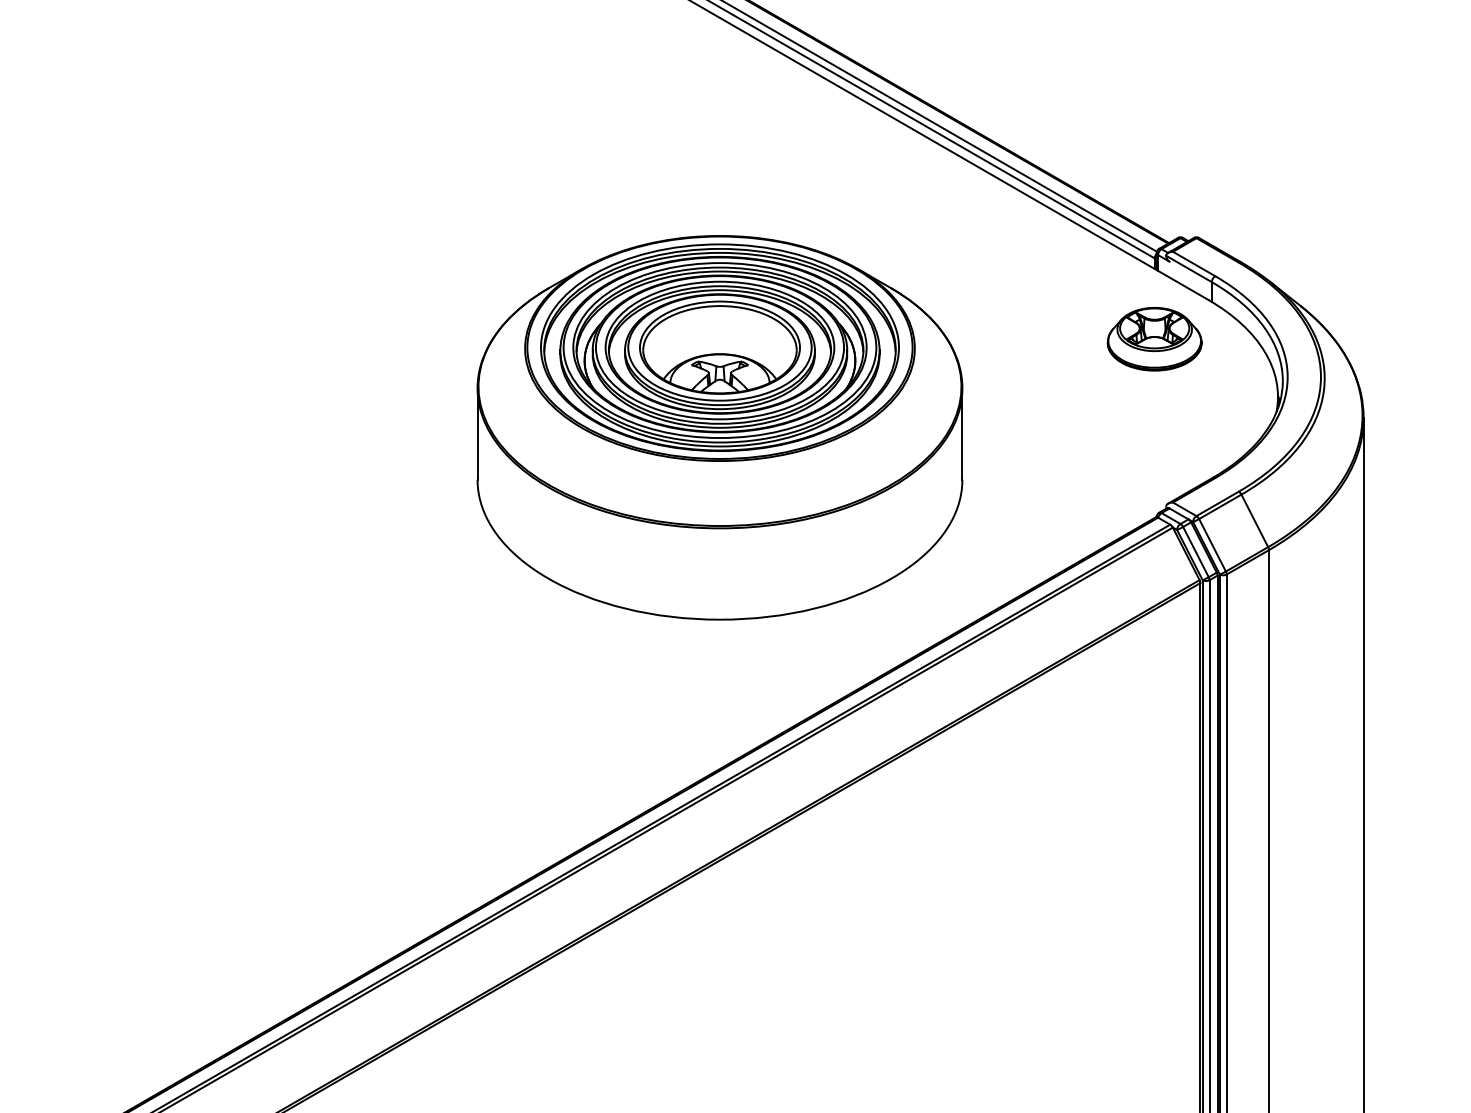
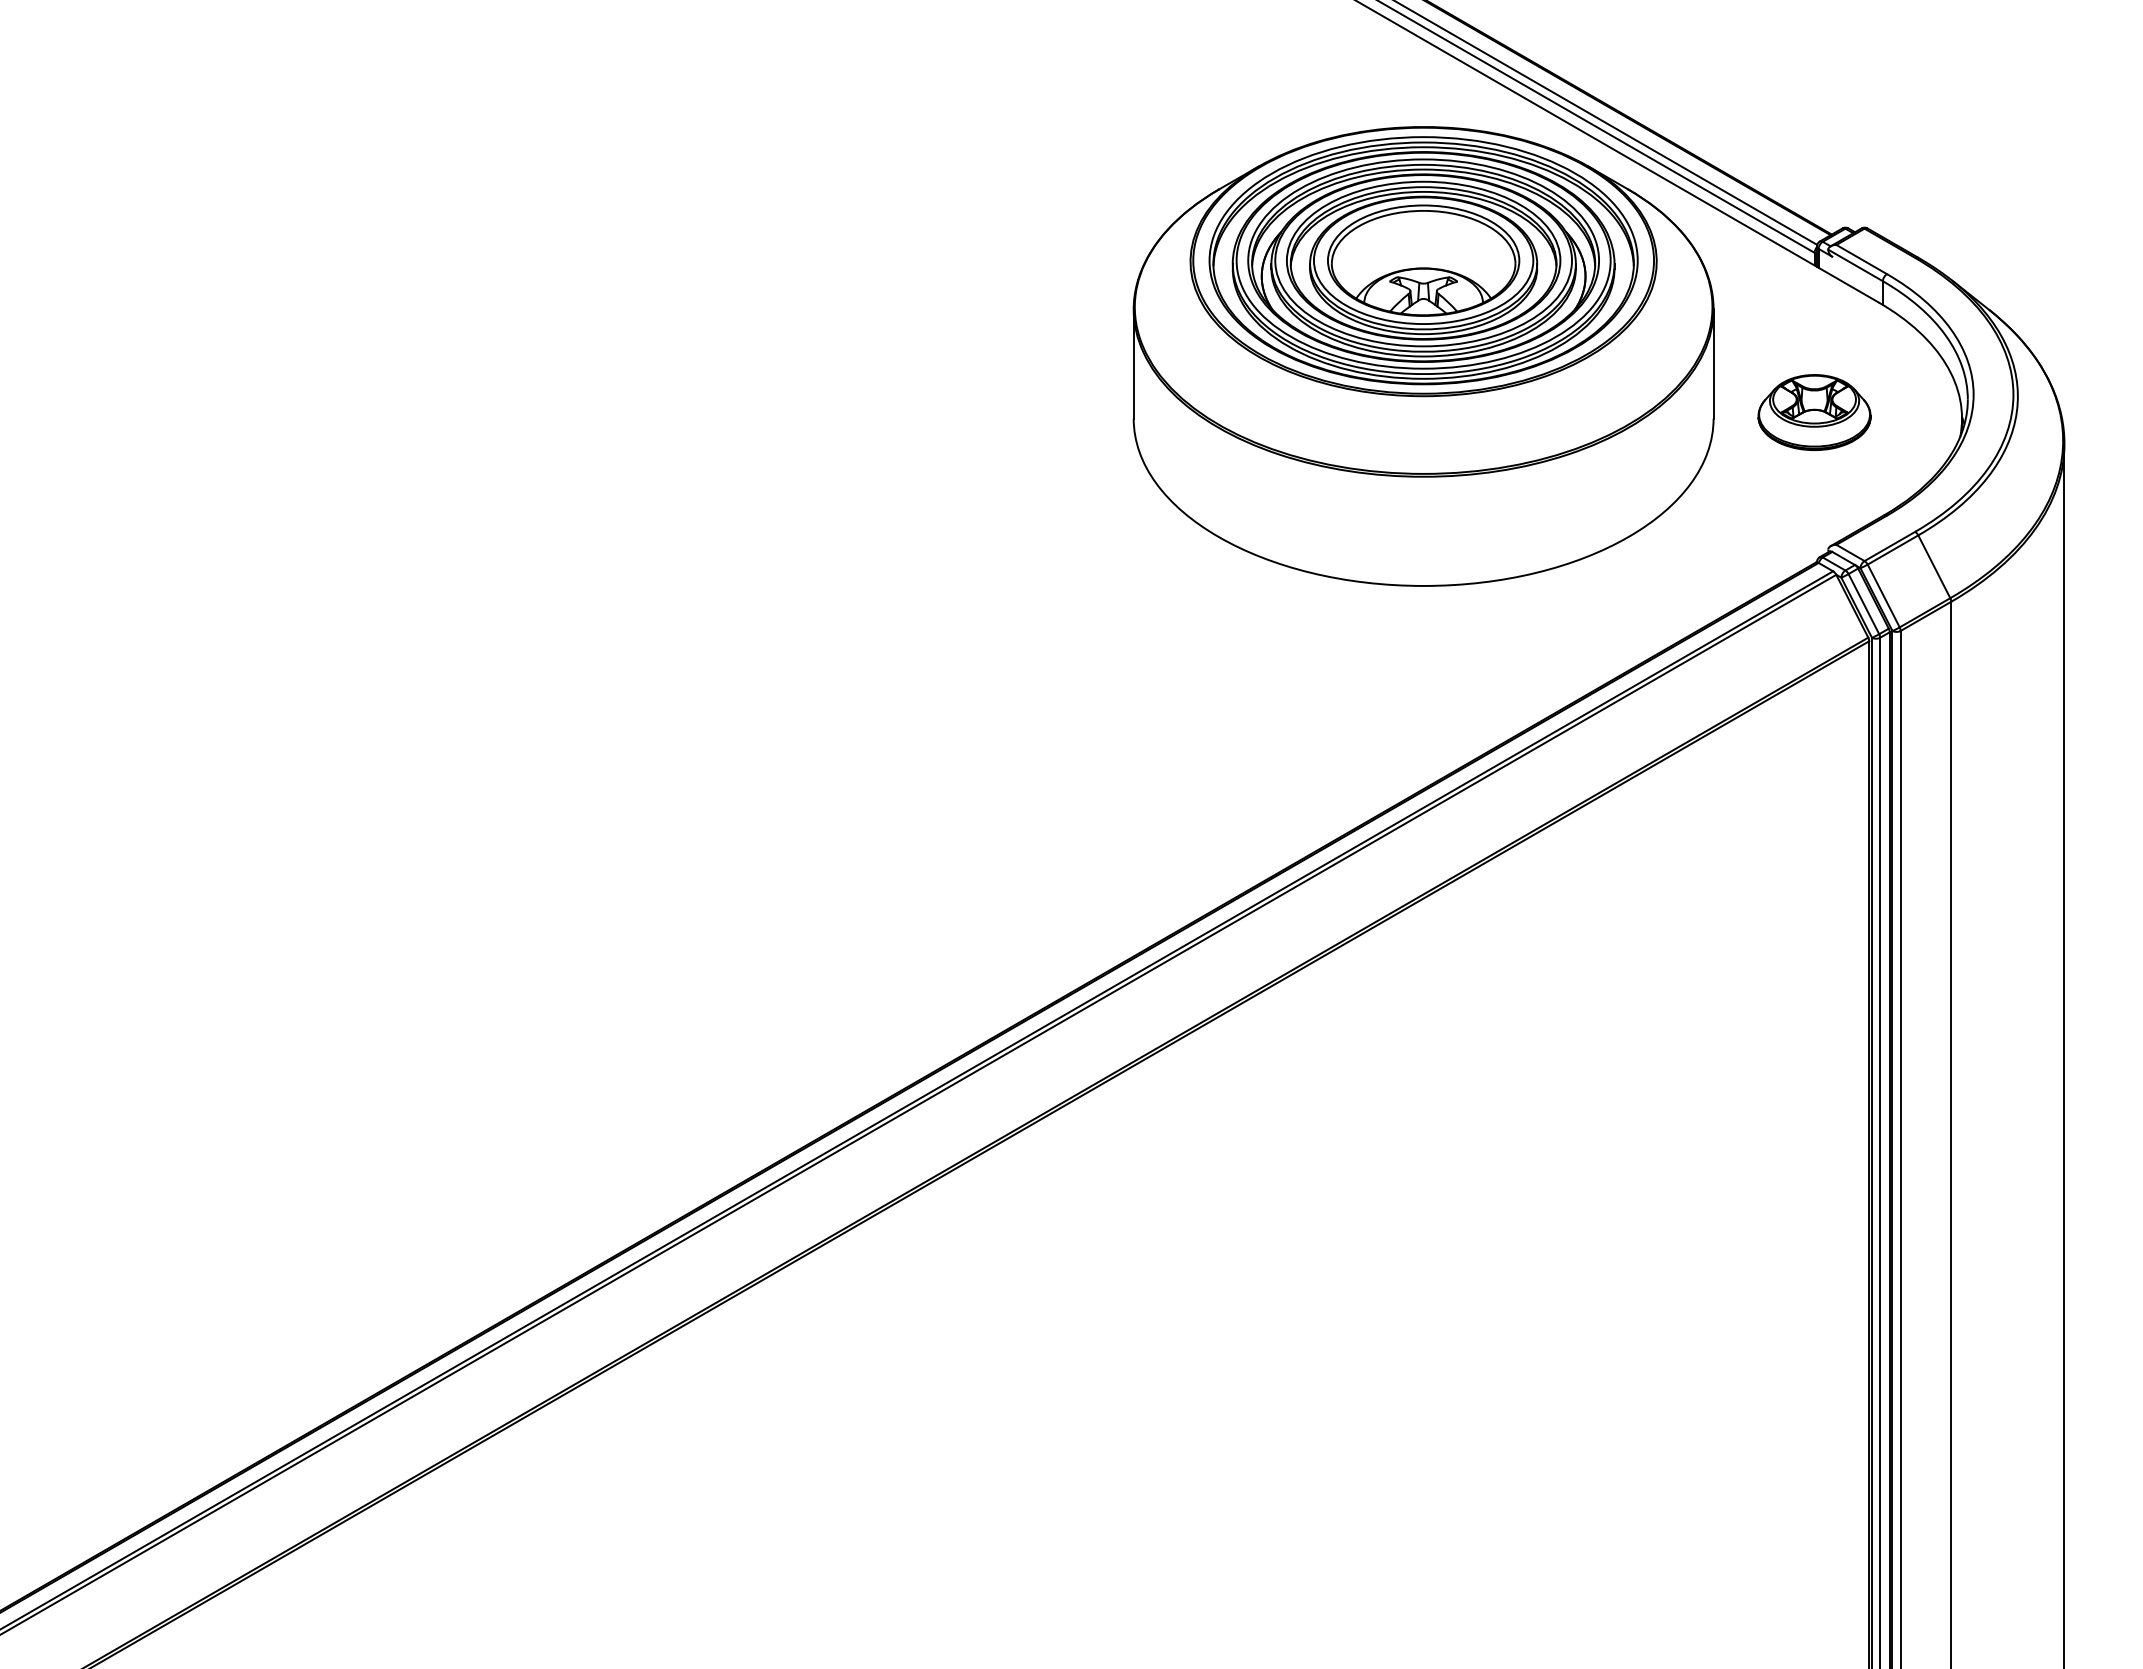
part: (1154, 339) -> (1814, 412), moved
part: (719, 427) -> (1423, 356), moved

